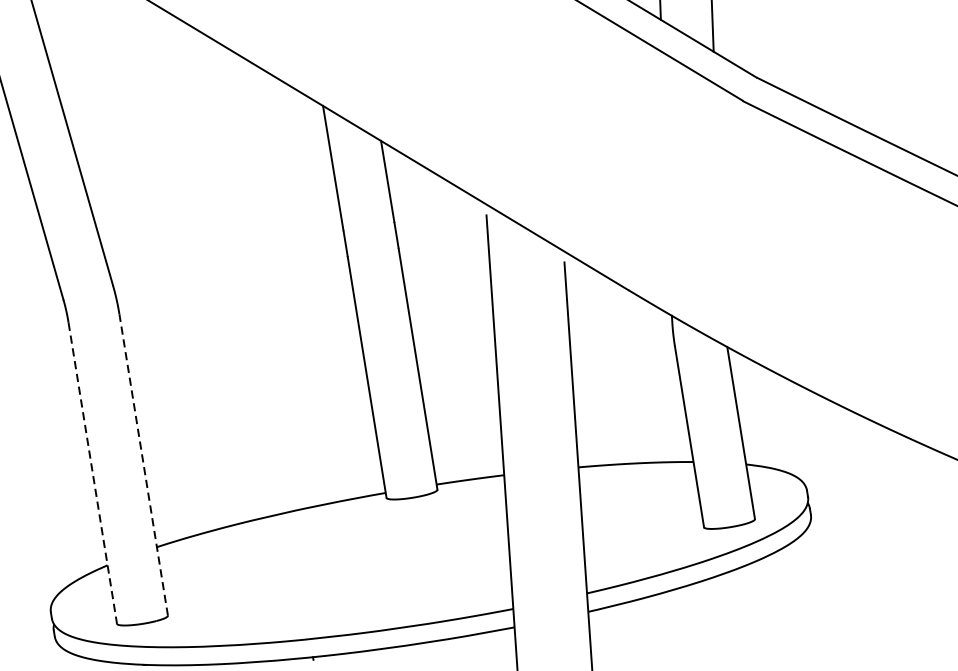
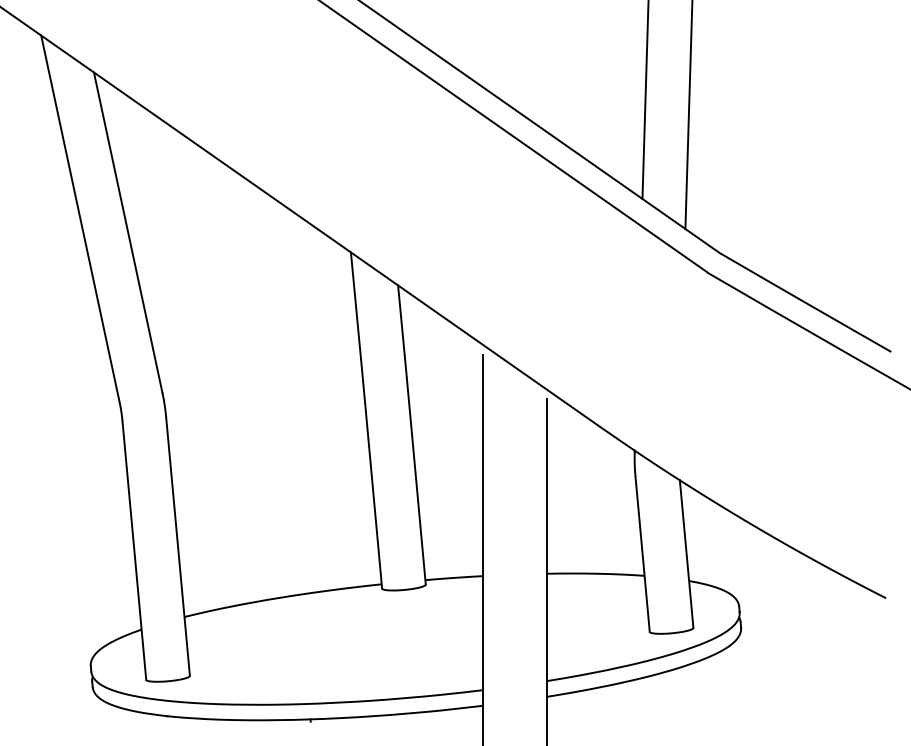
line: (144, 464) -> (178, 546), dashed -> solid
line: (92, 473) -> (134, 550), dashed -> solid

